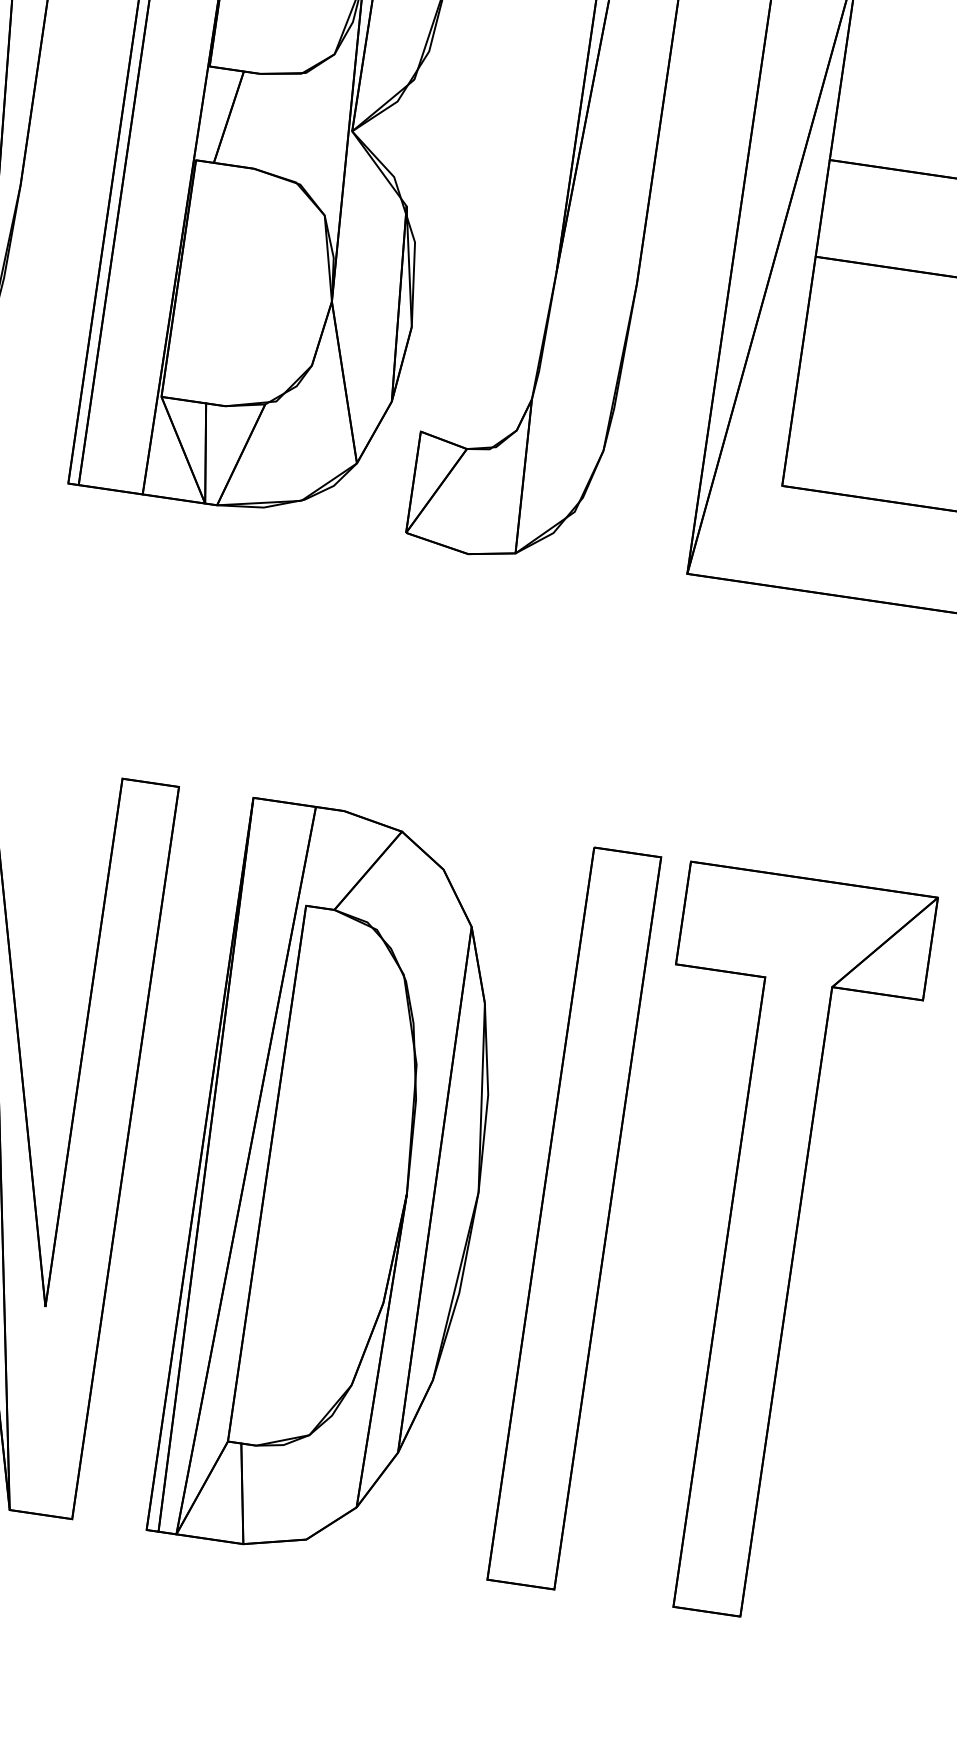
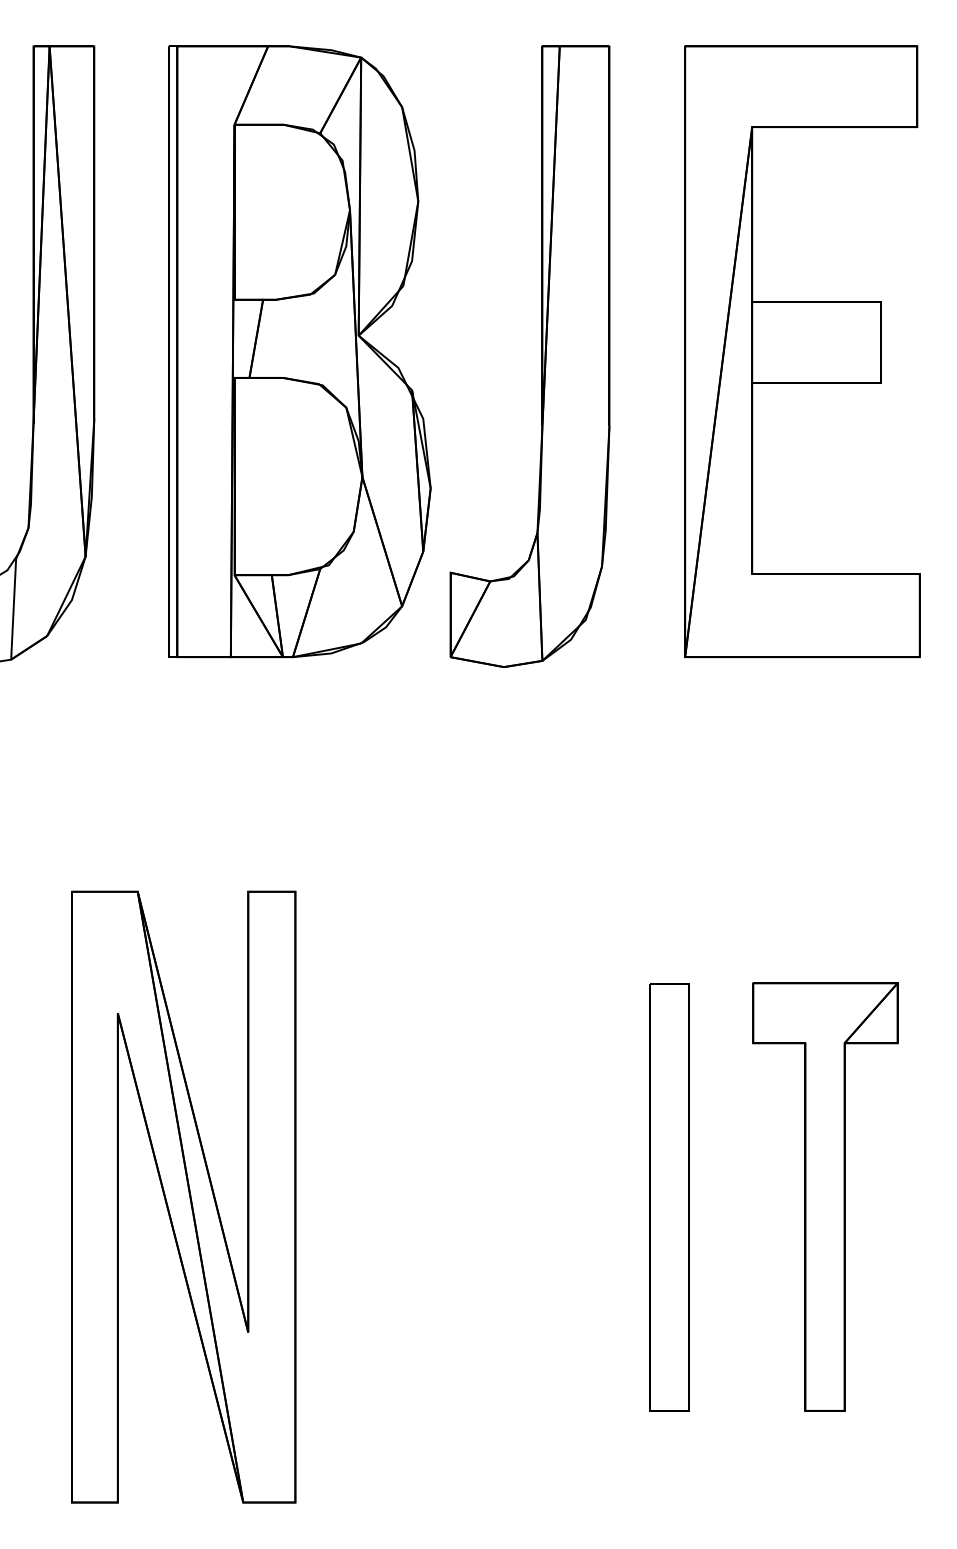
part: (338, 1183) -> (472, 1196), removed
part: (574, 1218) -> (669, 1197), size x0.7
part: (761, 1244) -> (825, 1196), size x0.7

